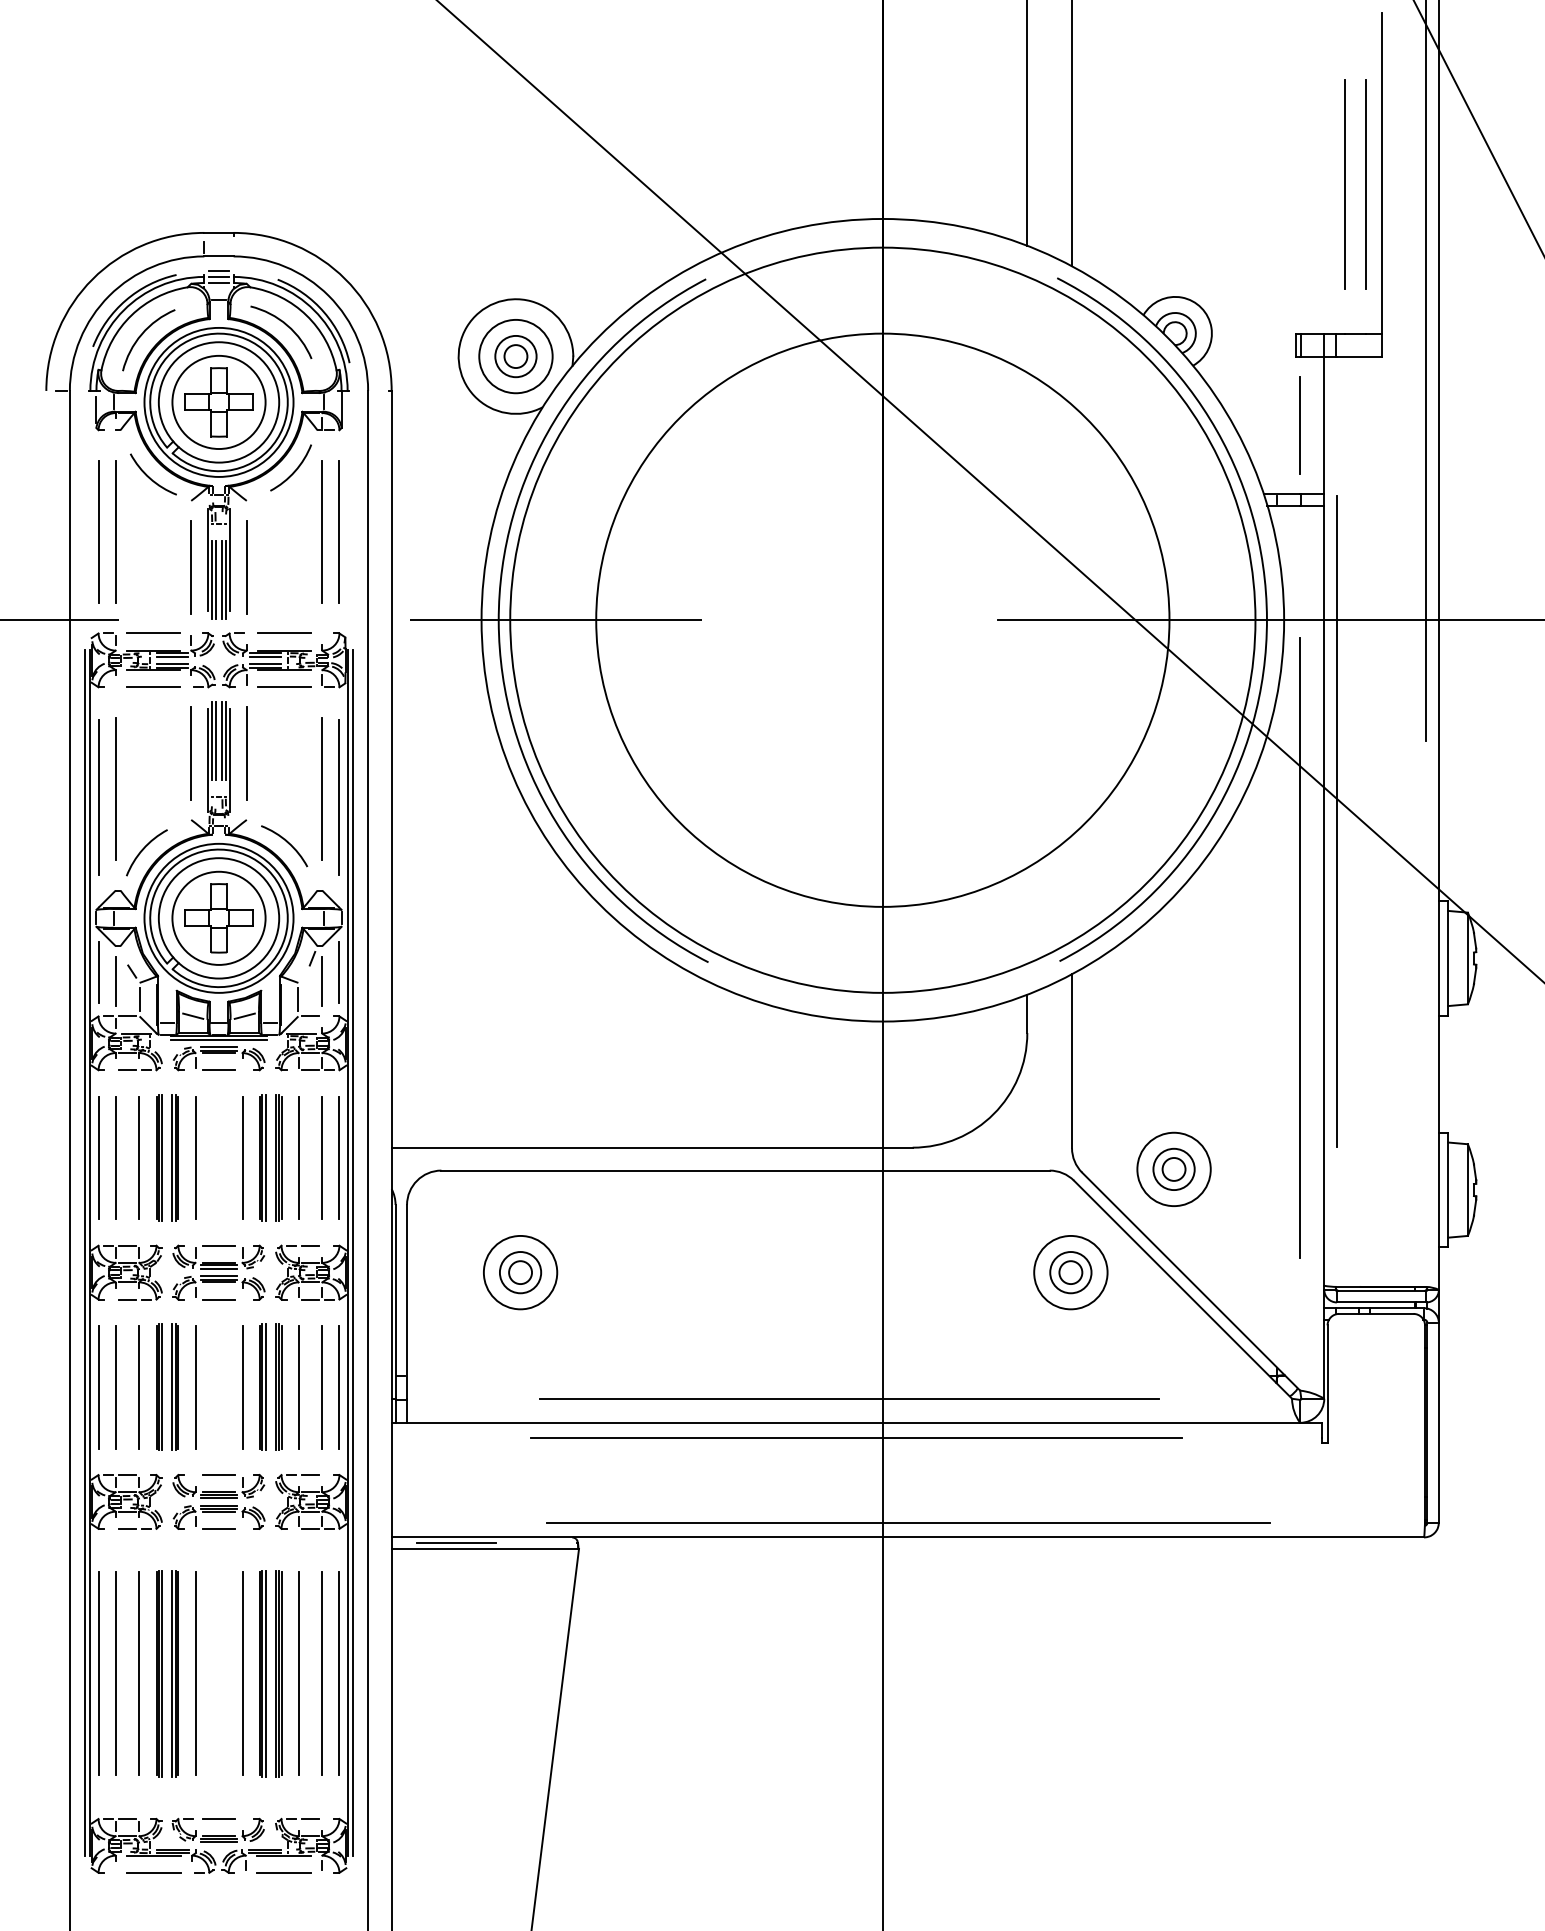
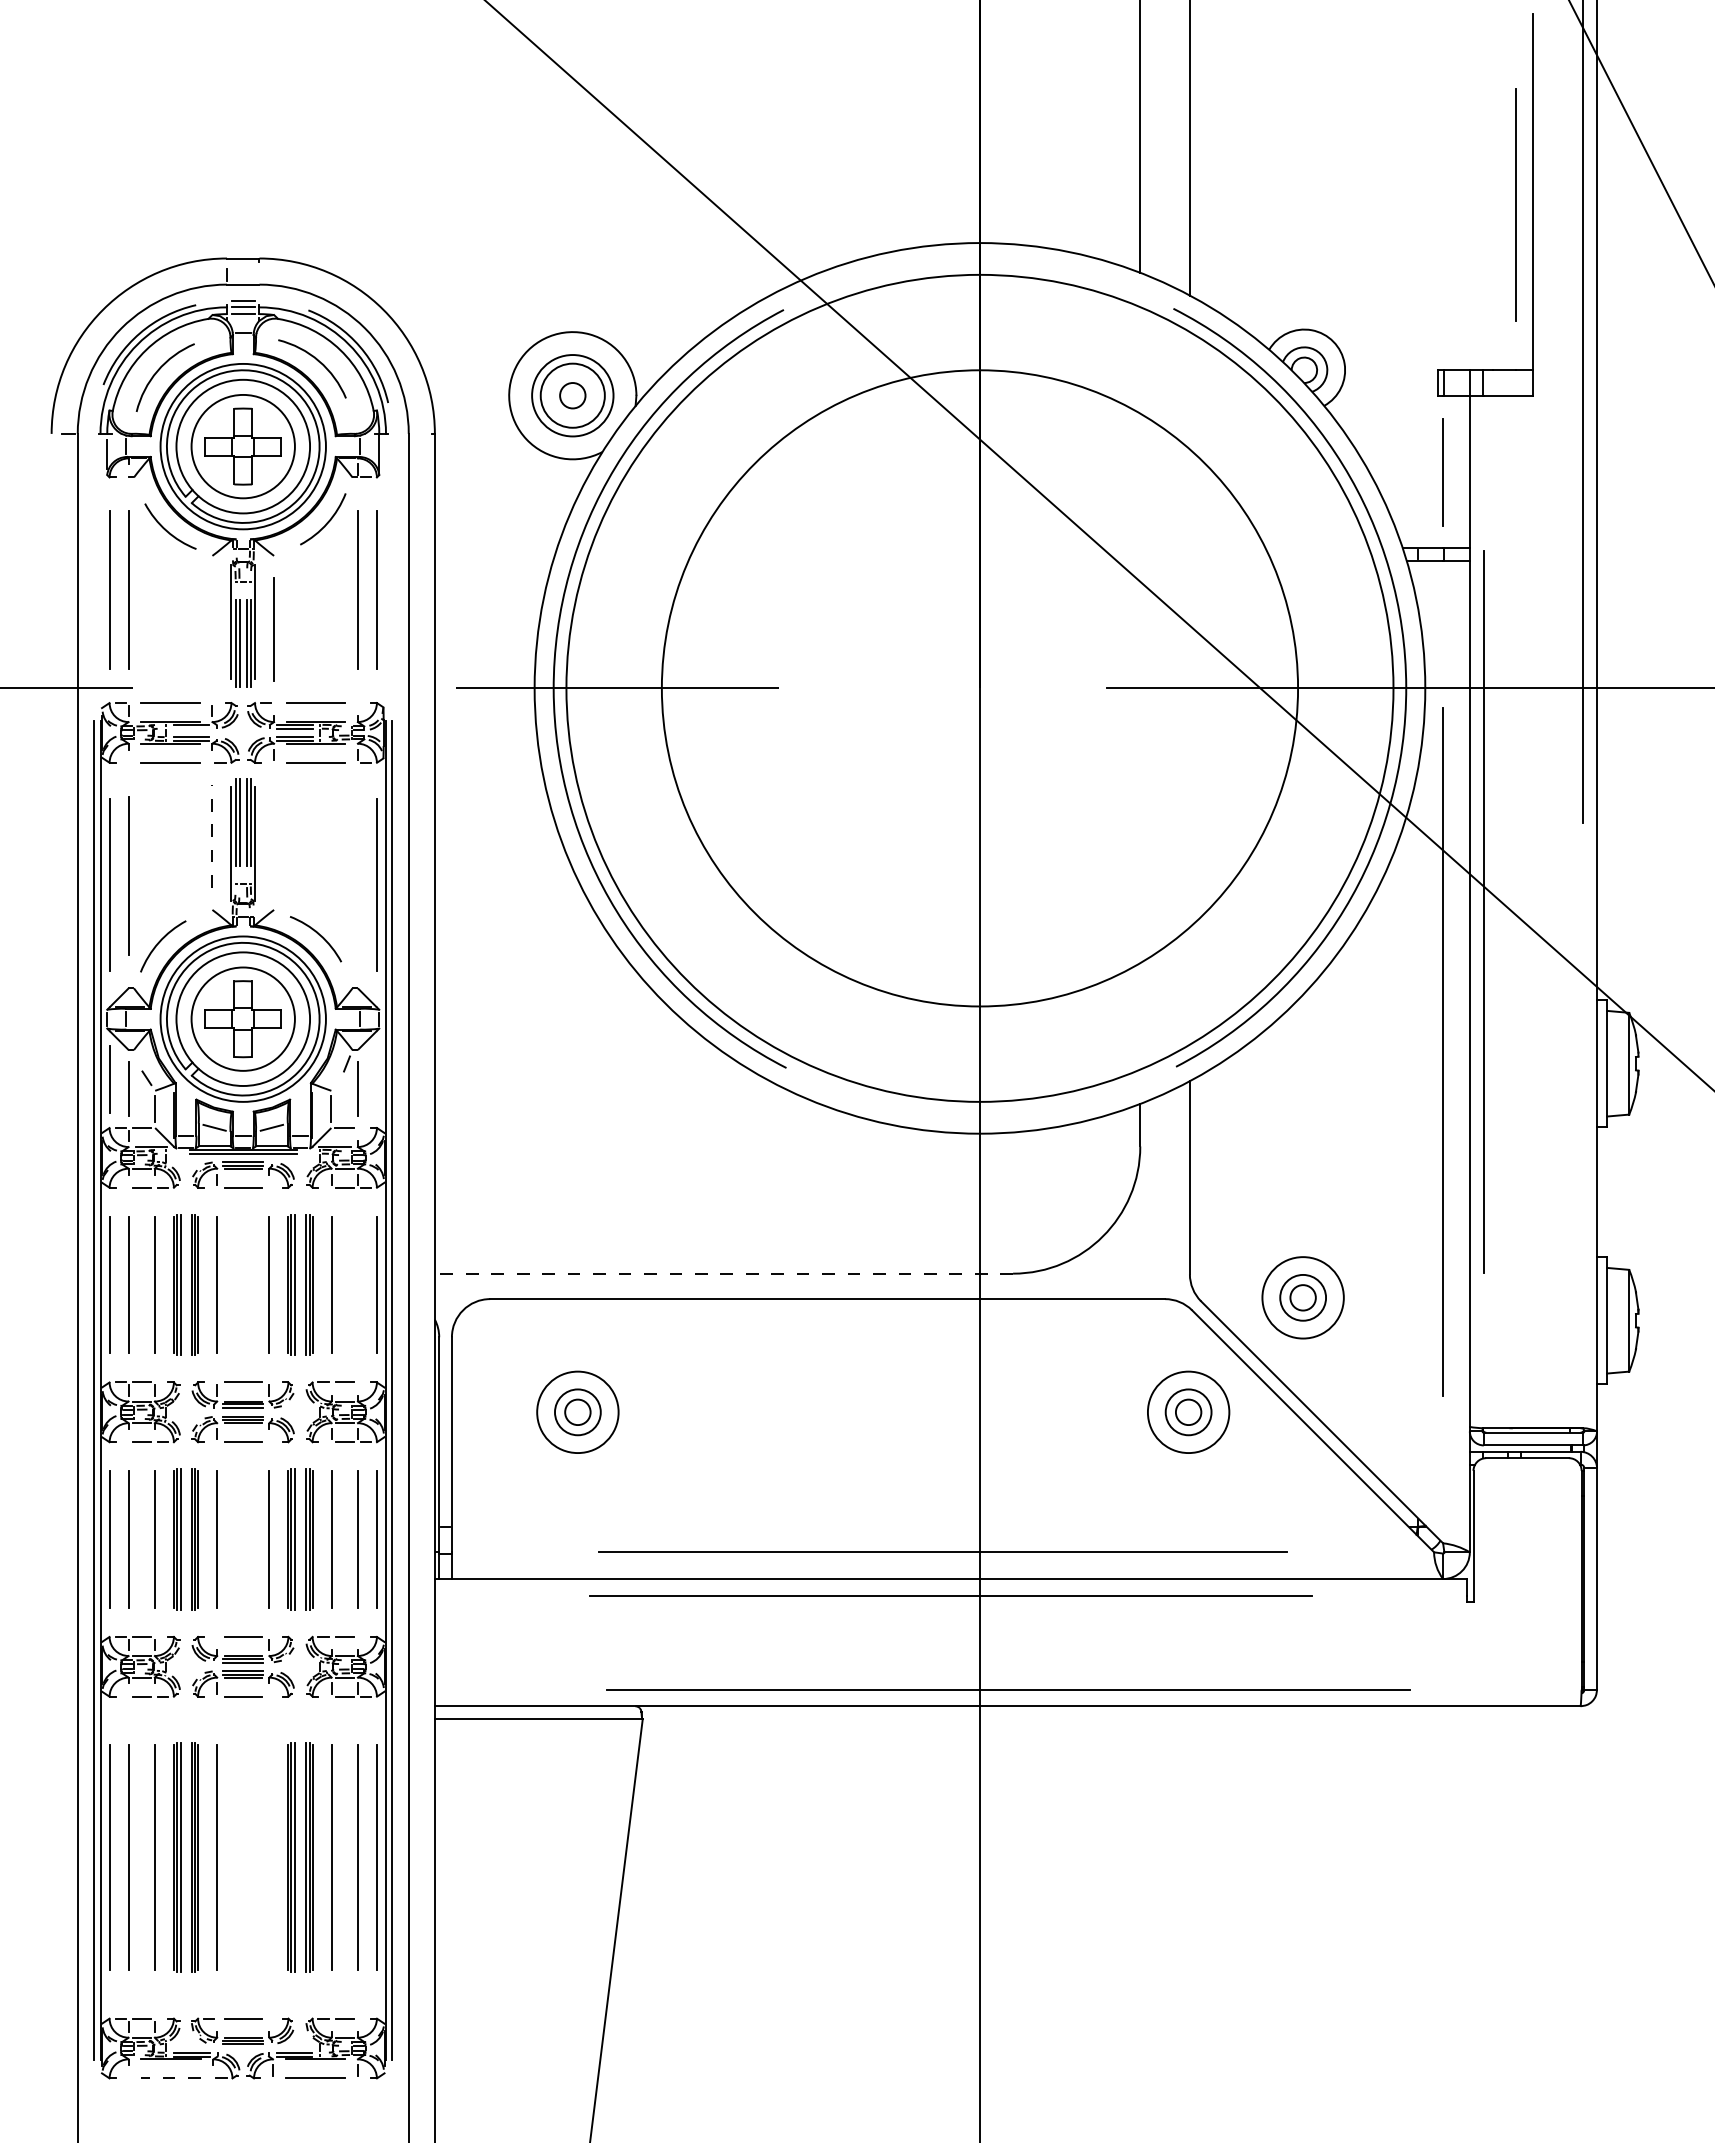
line: (1344, 184) -> (1492, 204), removed
circle: (515, 356) -> (572, 395), size x1.4
line: (190, 567) -> (211, 629), removed
line: (172, 656) -> (191, 728), removed
line: (191, 752) -> (212, 835), solid -> dashed
line: (247, 752) -> (274, 835), removed
line: (321, 788) -> (357, 875), removed
line: (339, 972) -> (376, 1079), removed
line: (651, 1147) -> (723, 1273), solid -> dashed
line: (321, 1157) -> (357, 1284), removed
line: (457, 1543) -> (507, 1712), removed
line: (242, 1673) -> (269, 1857), removed
line: (154, 1872) -> (171, 2078), solid -> dashed

